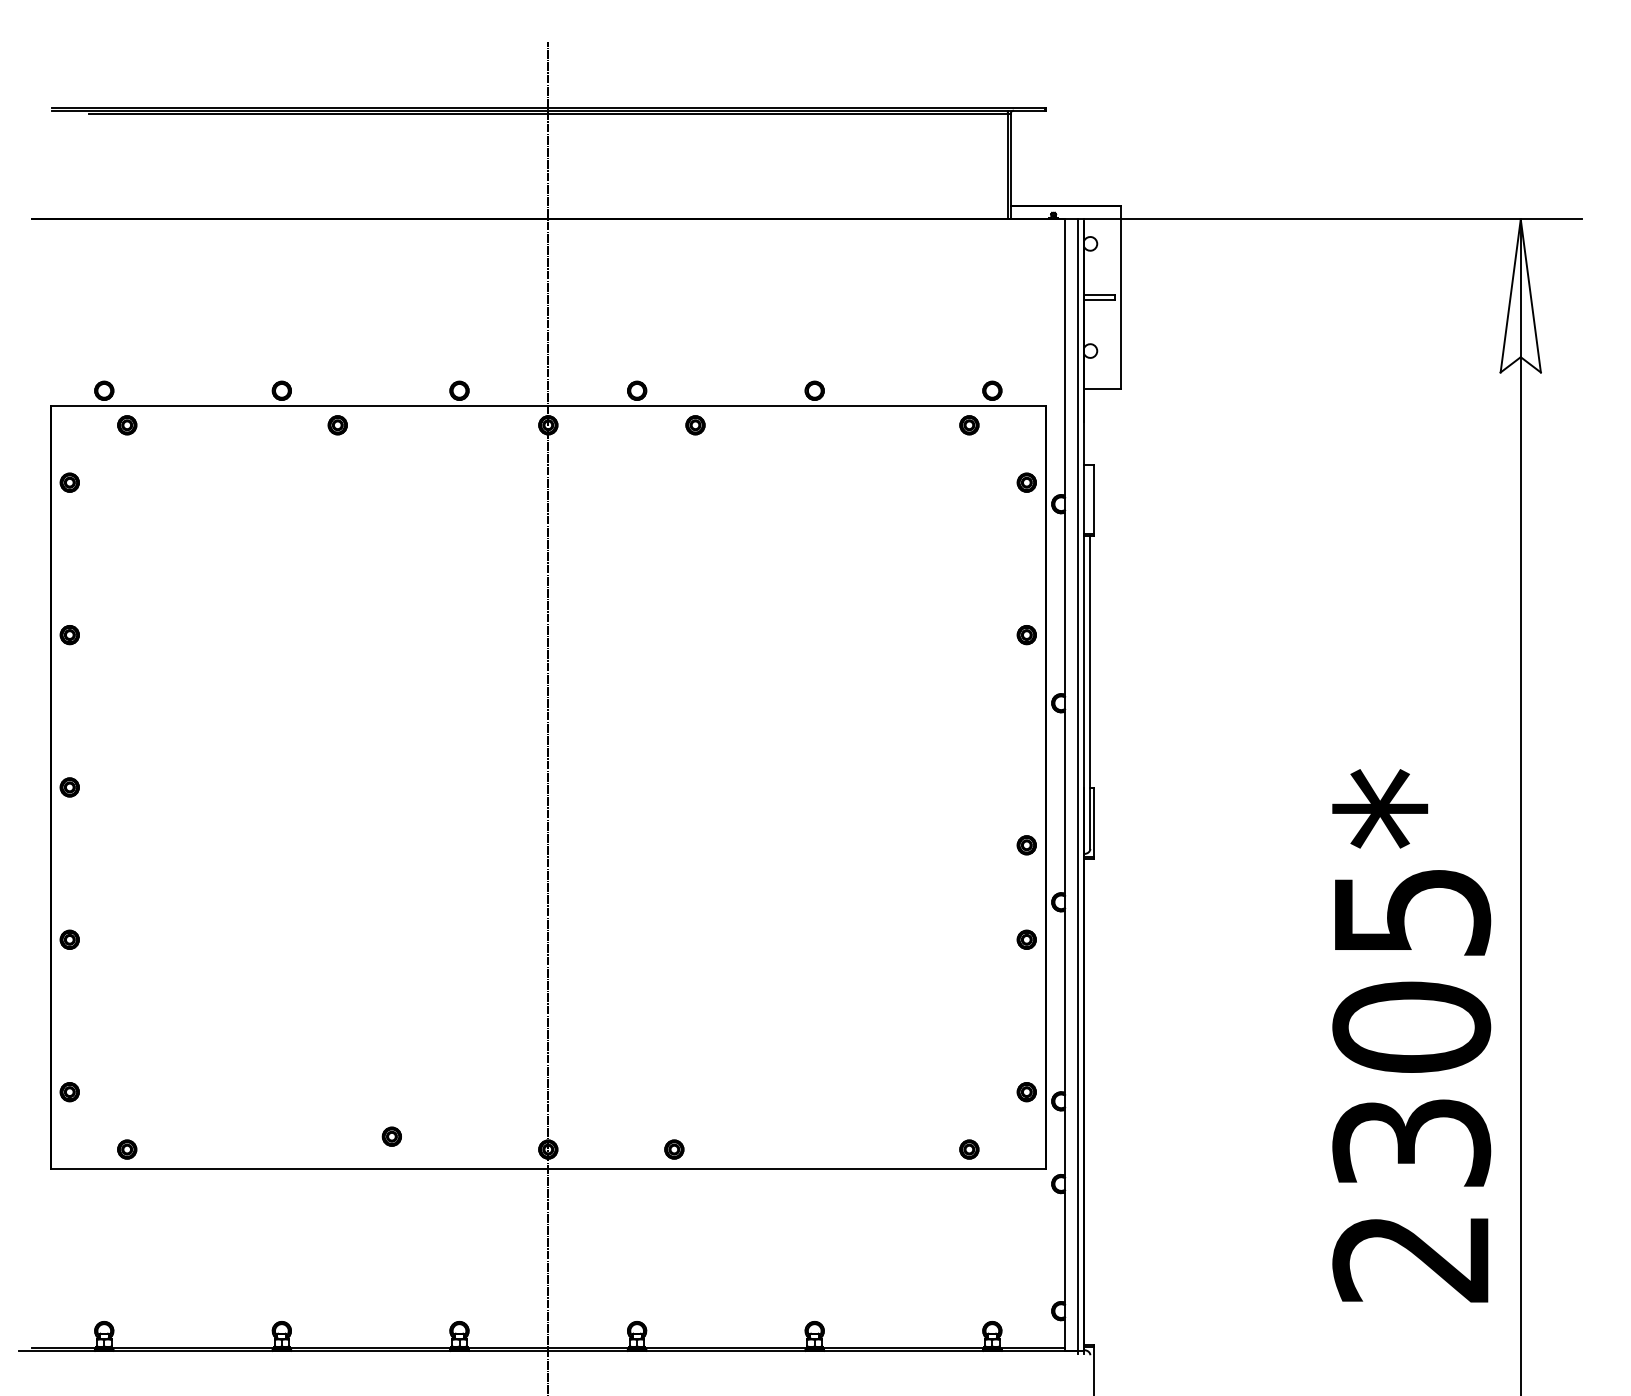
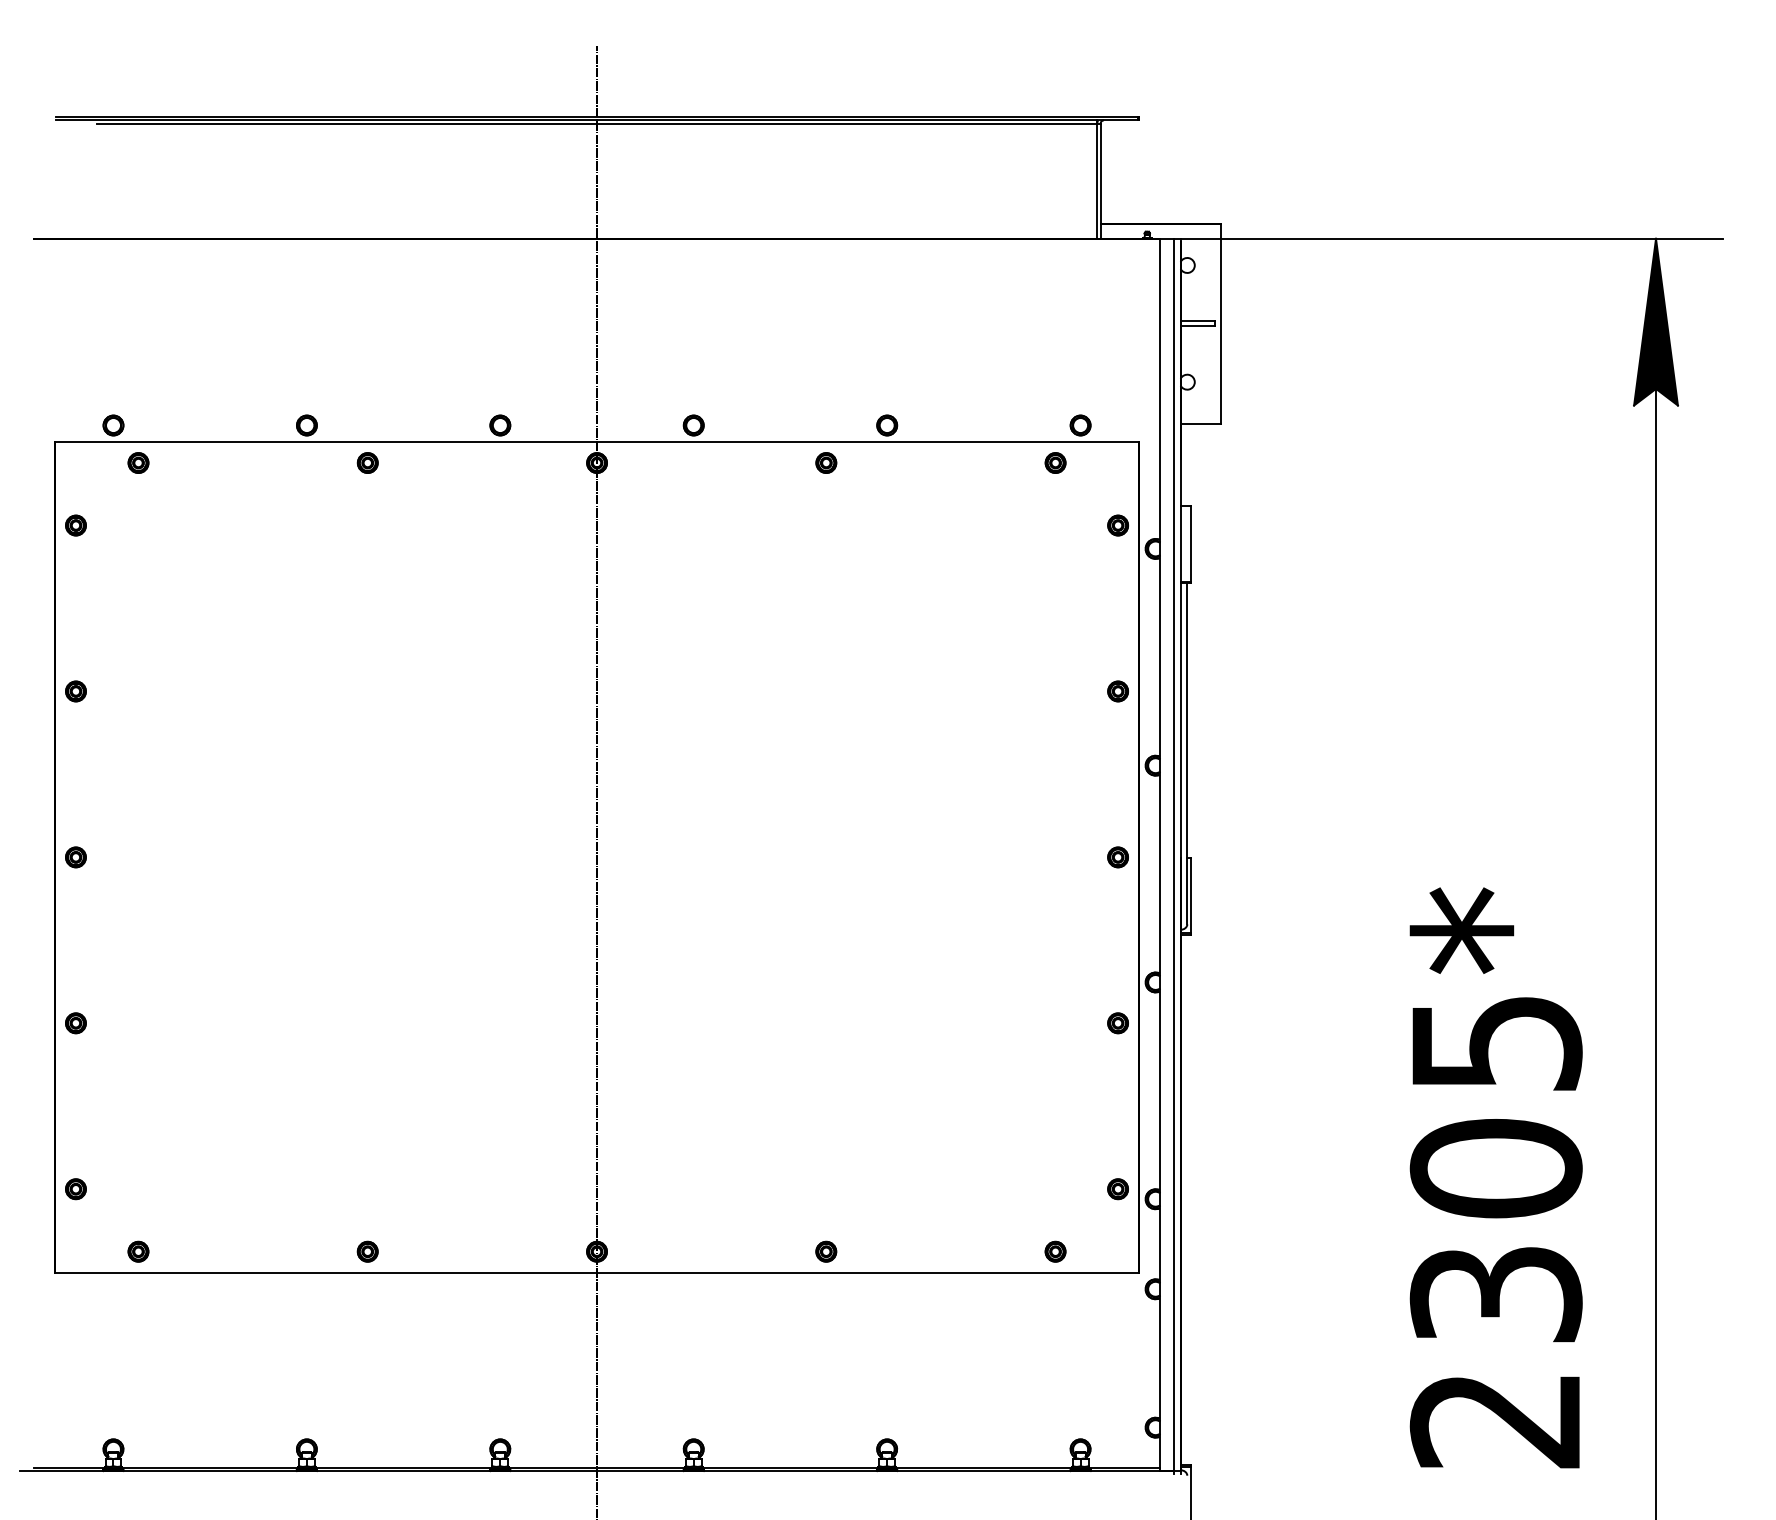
fill: (1520, 295) -> (1655, 321), added
part: (695, 424) -> (826, 462), moved
part: (1026, 845) -> (1117, 857), moved
text: (1411, 1035) -> (1495, 1177), moved
part: (391, 1136) -> (367, 1251), moved
part: (674, 1149) -> (826, 1251), moved

